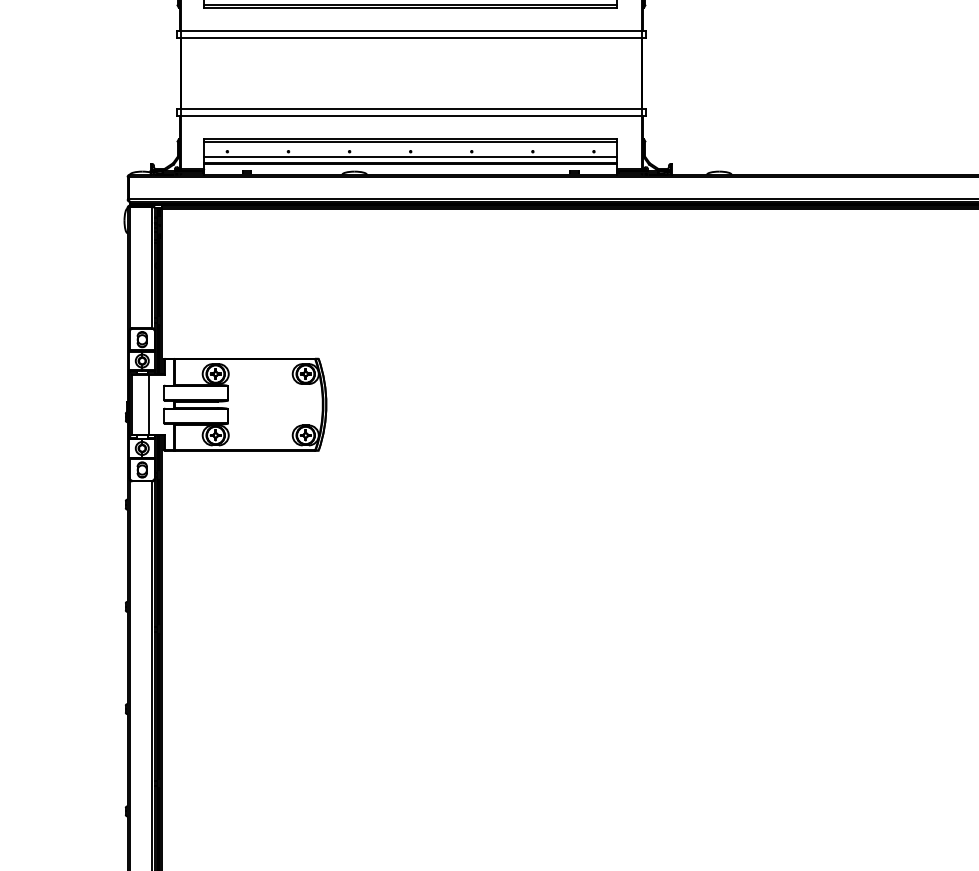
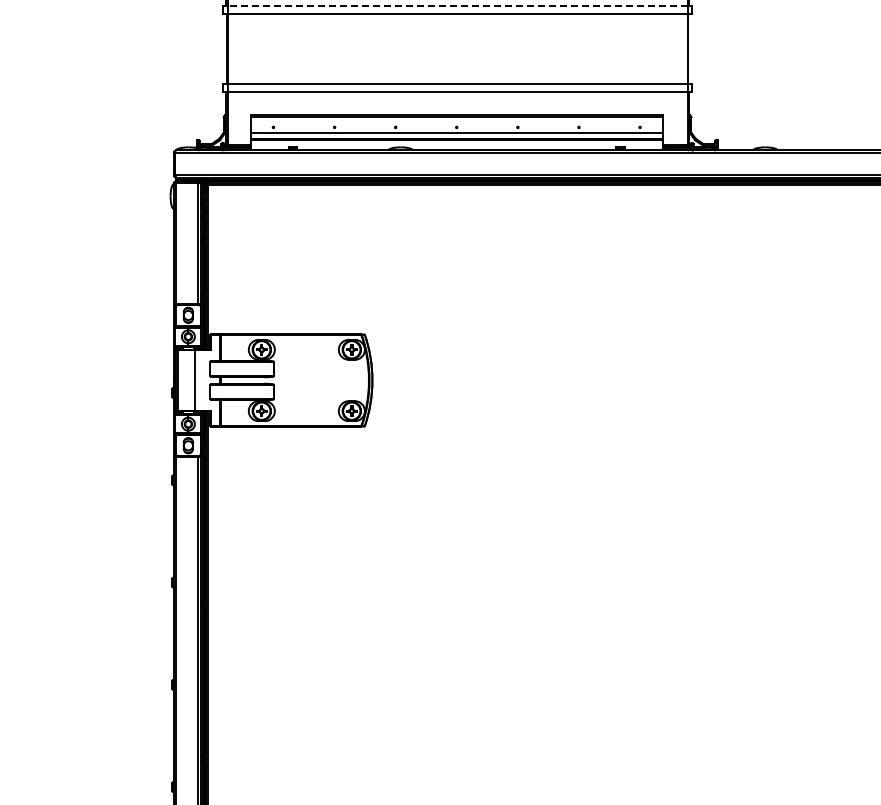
line: (410, 30) -> (456, 6), solid -> dashed

